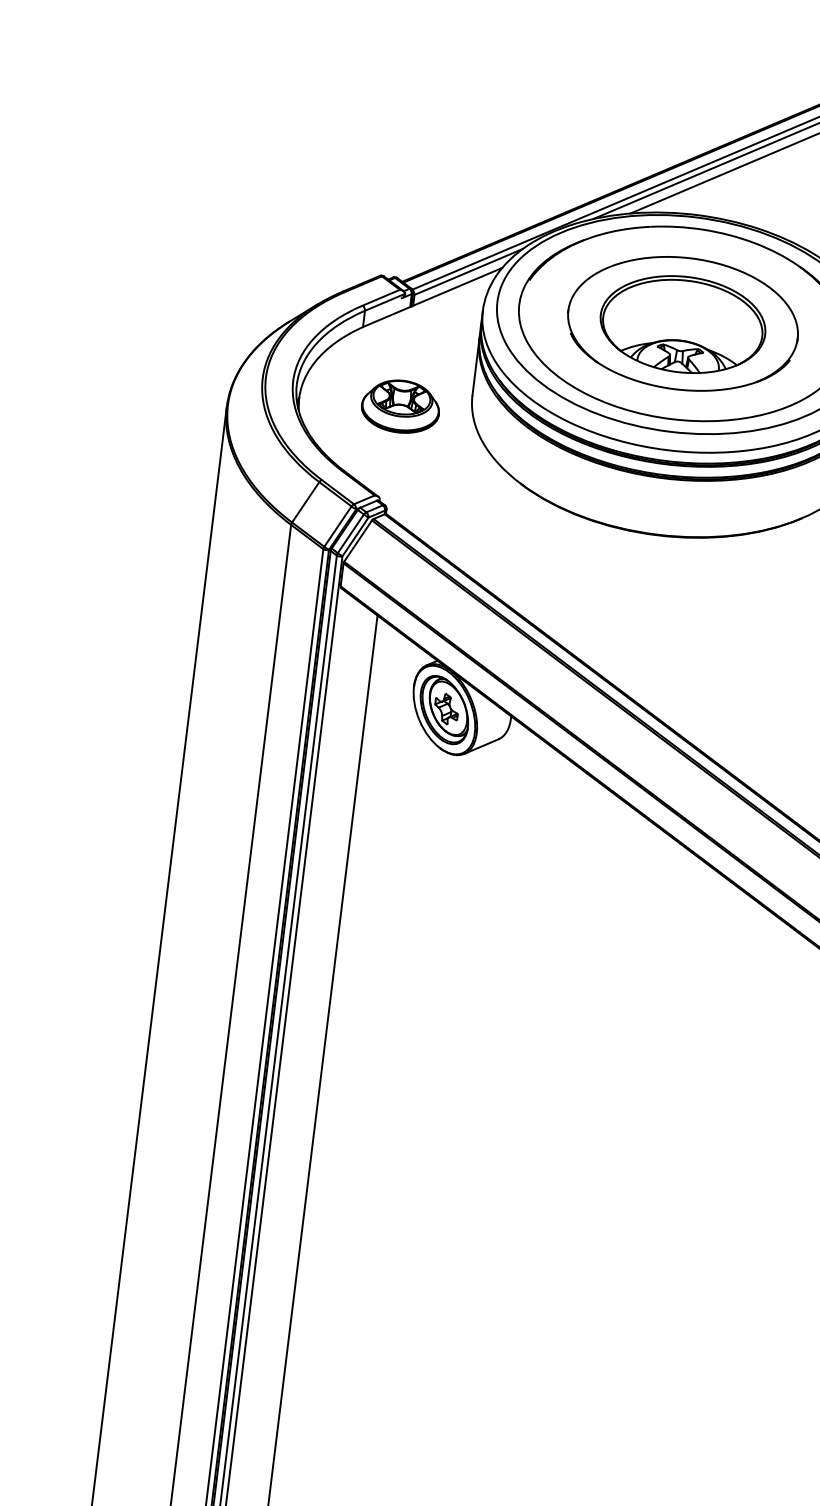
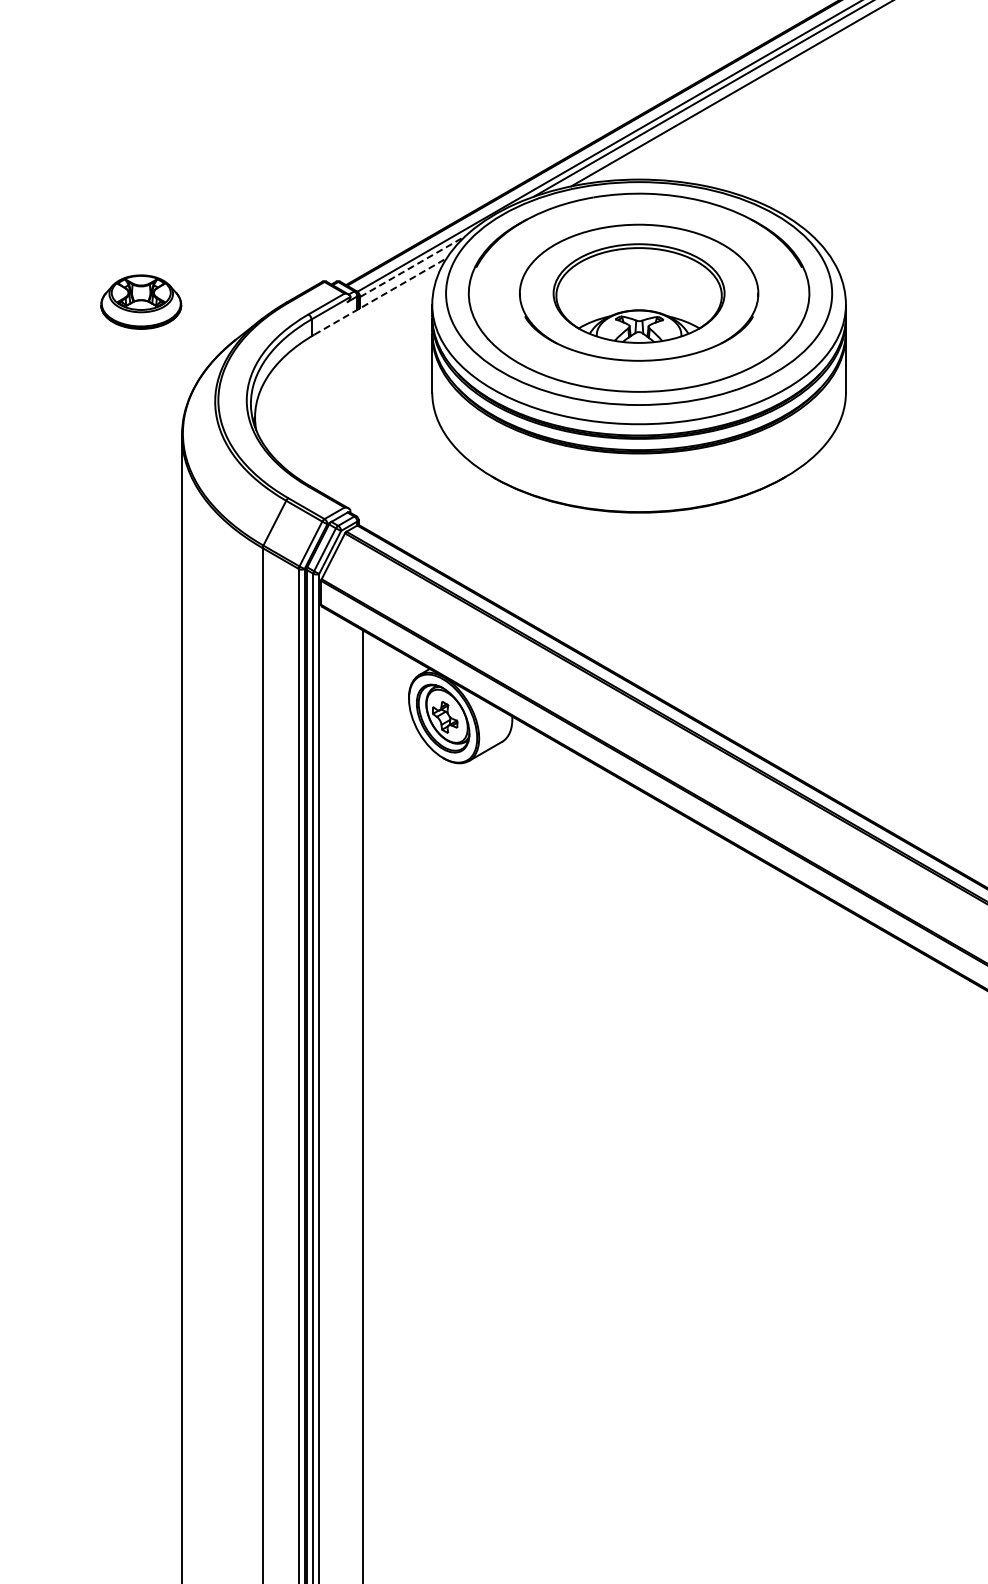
line: (468, 271) -> (412, 266), solid -> dashed
line: (435, 296) -> (381, 296), solid -> dashed
part: (401, 406) -> (141, 301), moved

